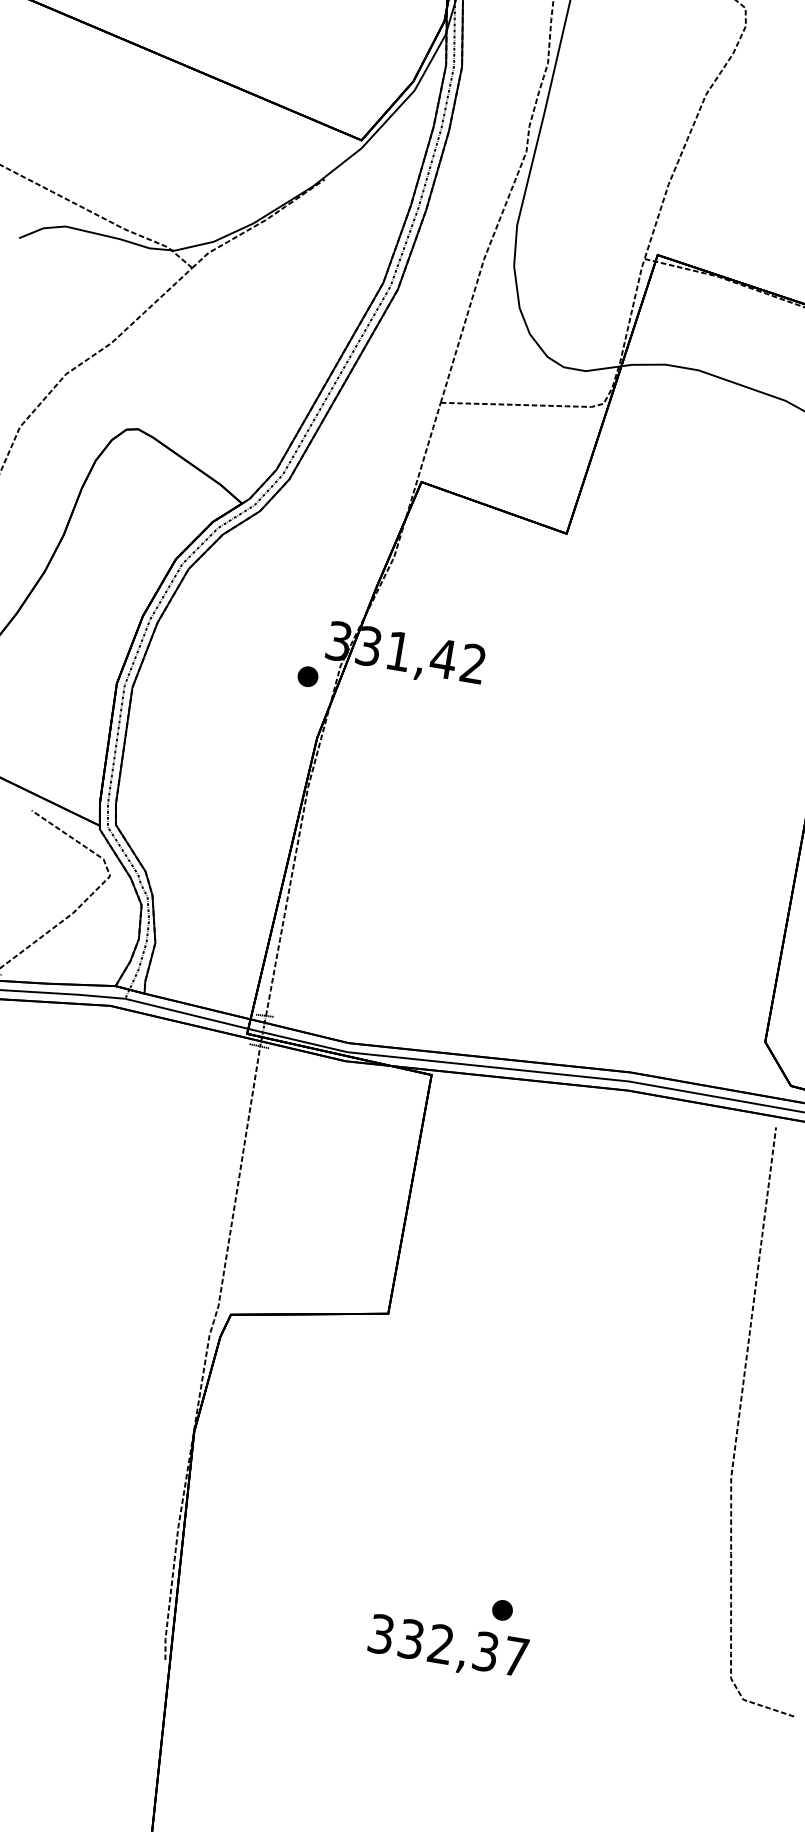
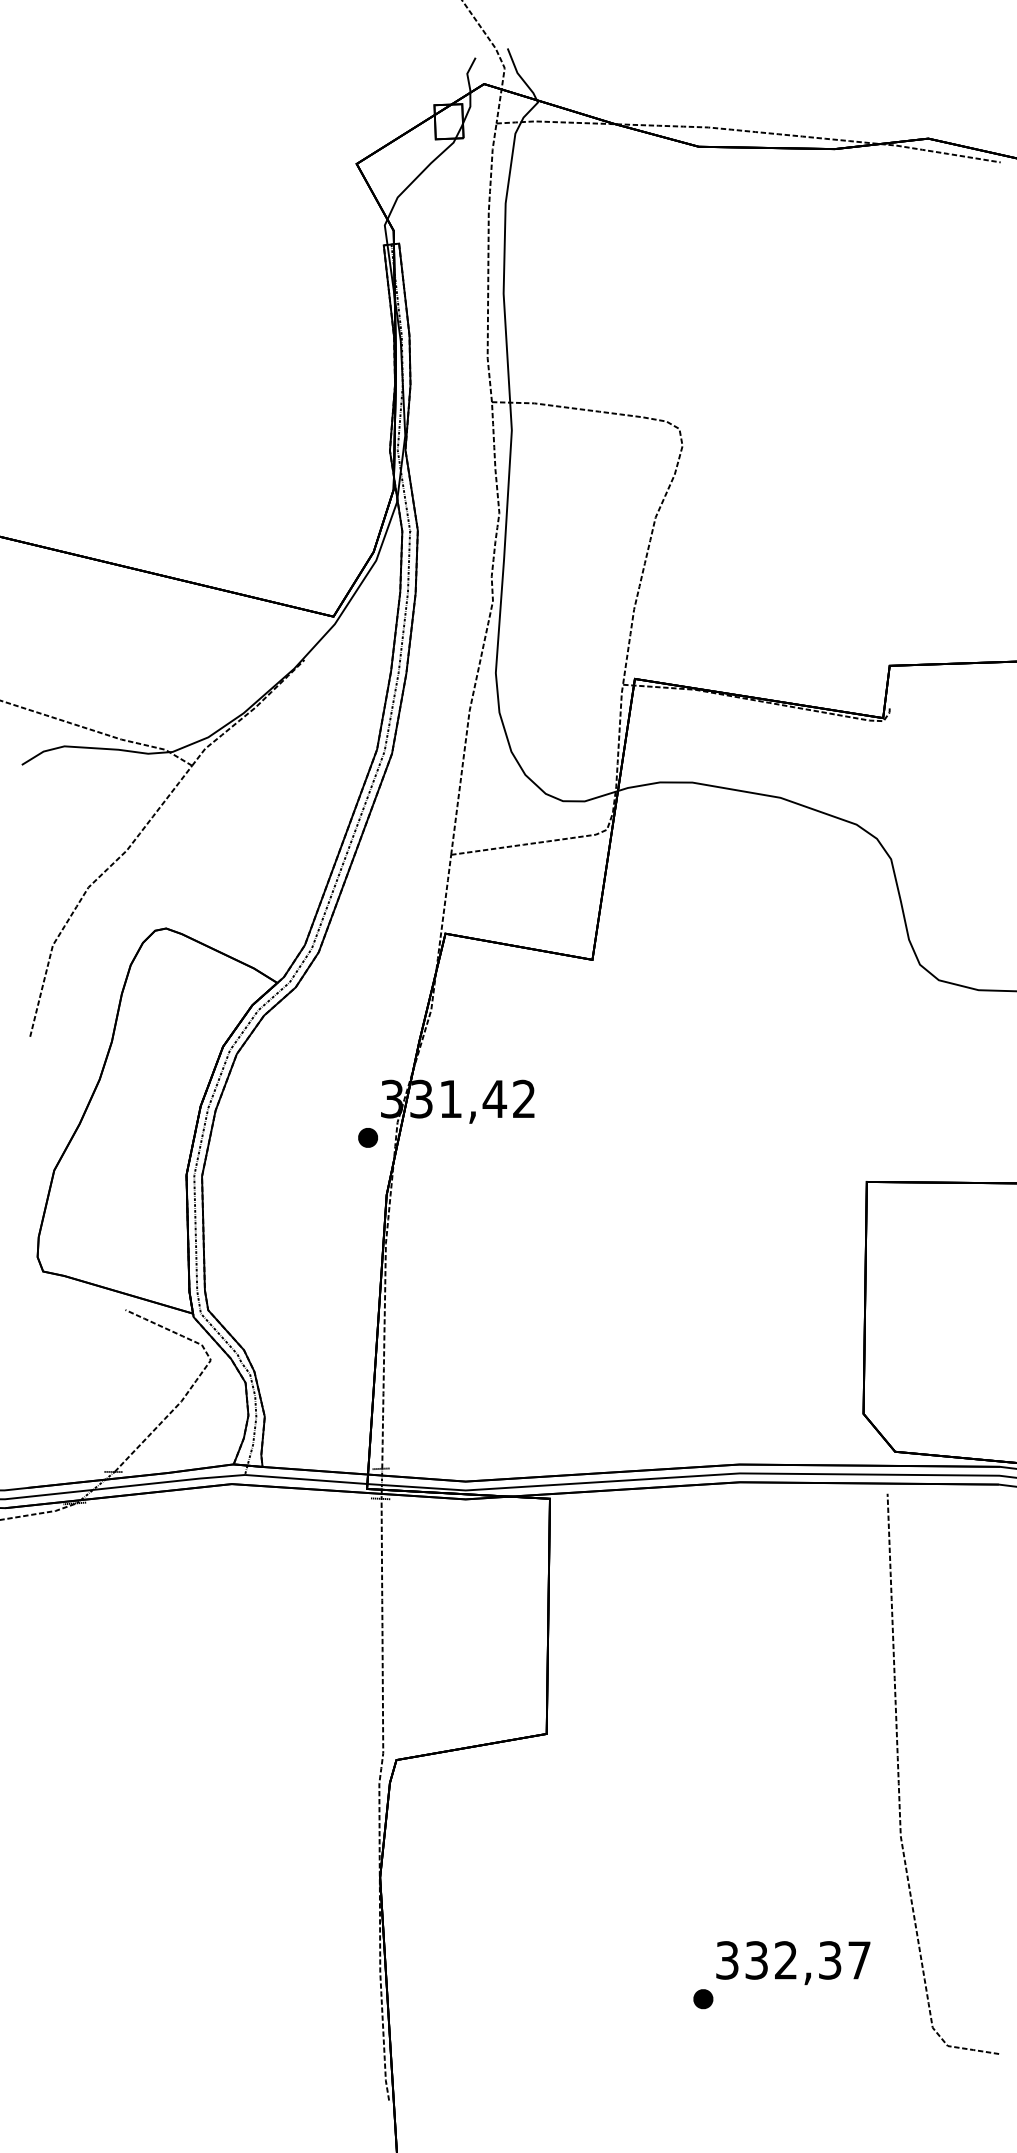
text: (448, 1648) -> (793, 1963), moved

